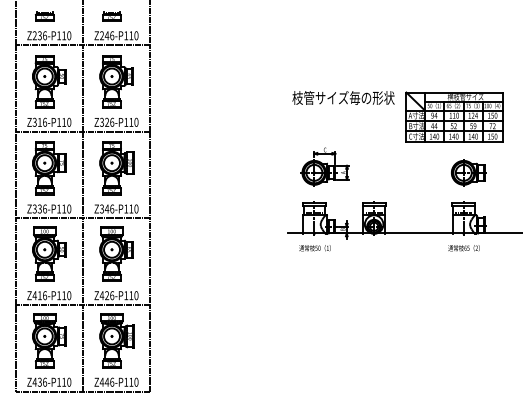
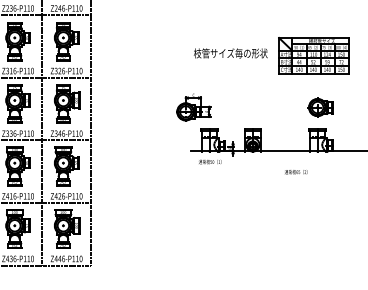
part: (454, 116) -> (313, 55), moved
part: (324, 166) -> (193, 107), moved
text: (463, 248) -> (295, 172), moved

